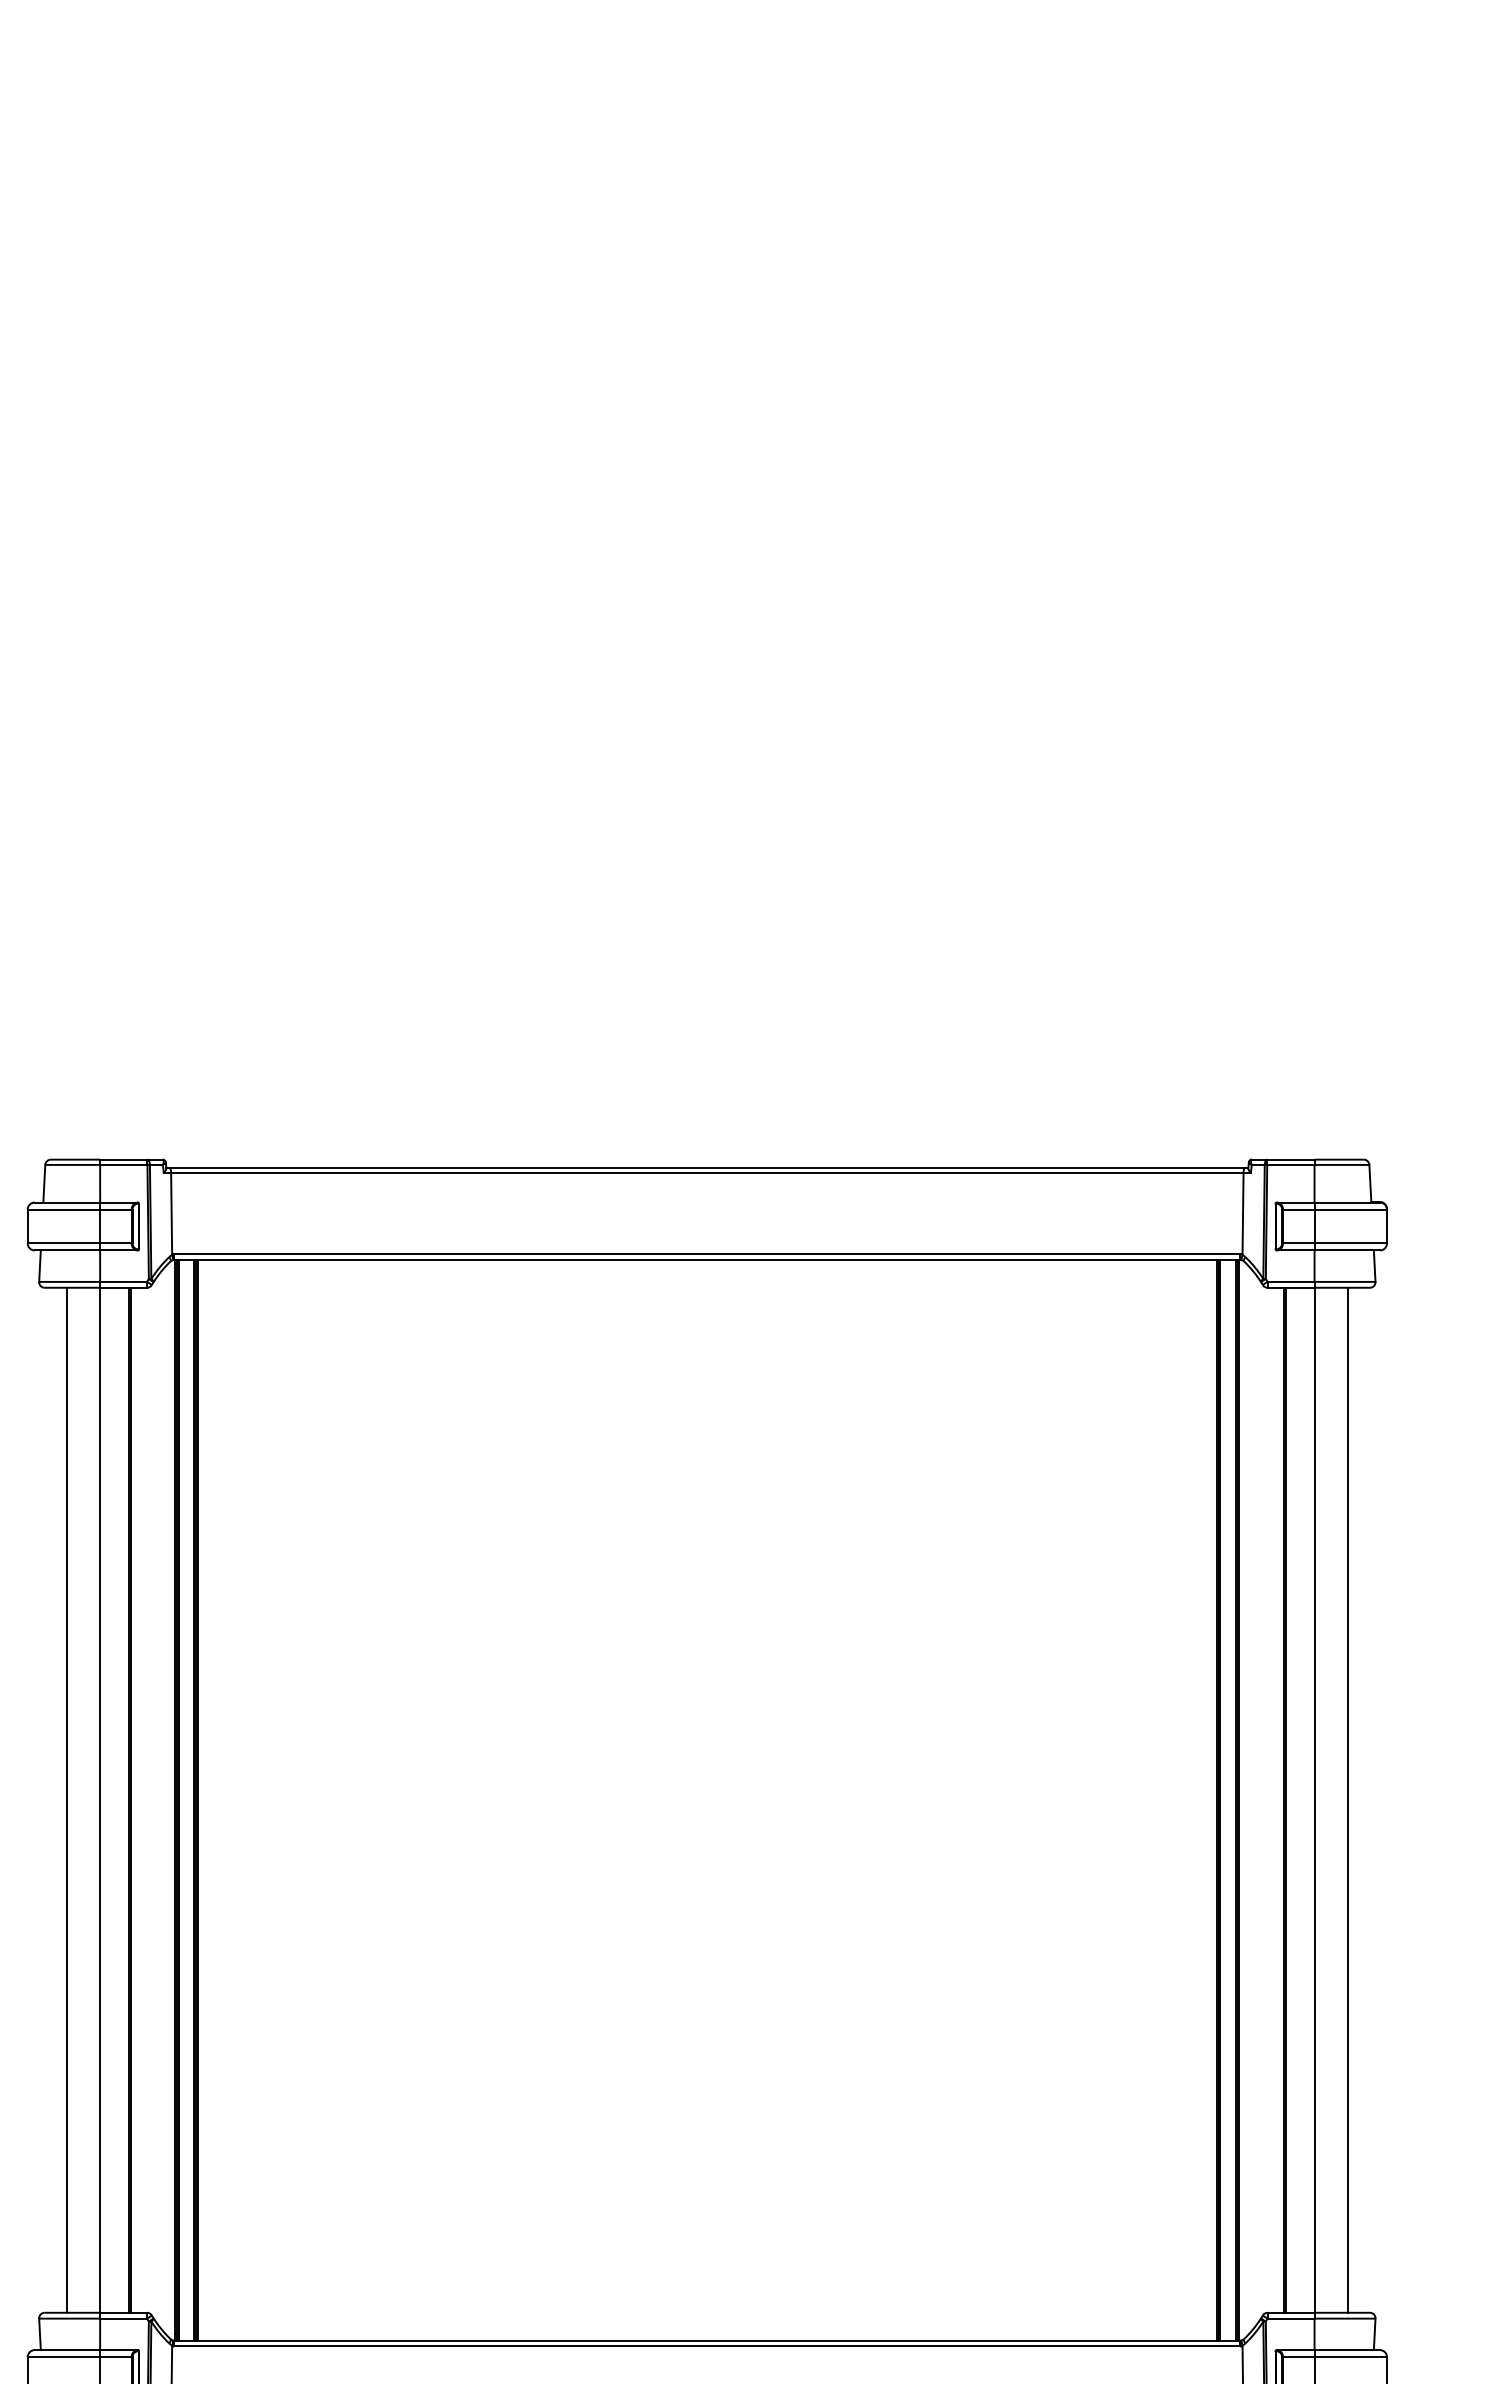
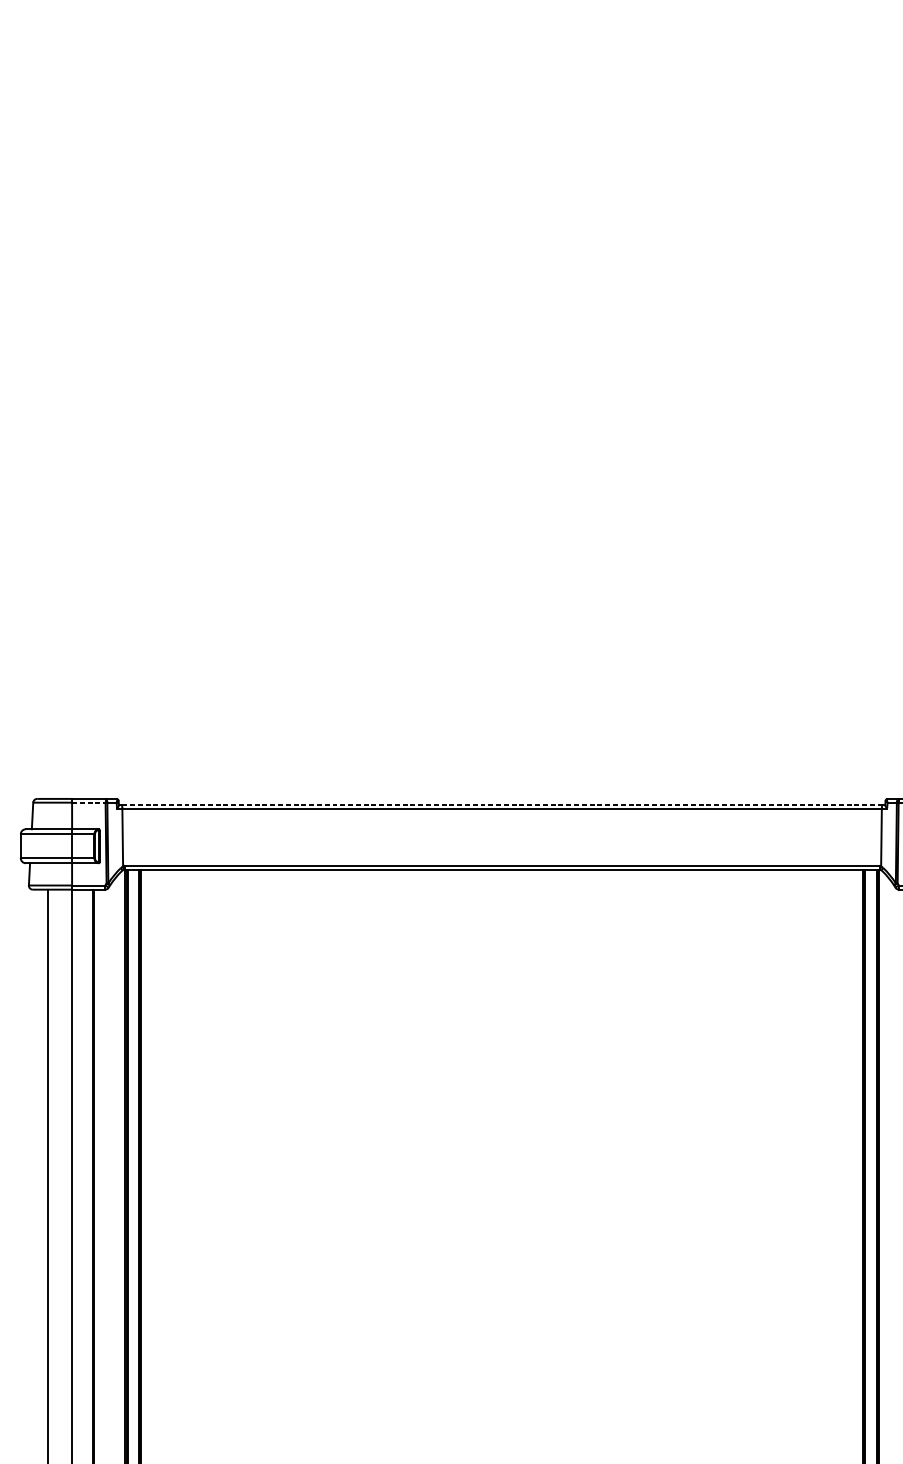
line: (123, 1164) -> (88, 802), solid -> dashed
line: (707, 1168) -> (502, 805), solid -> dashed

